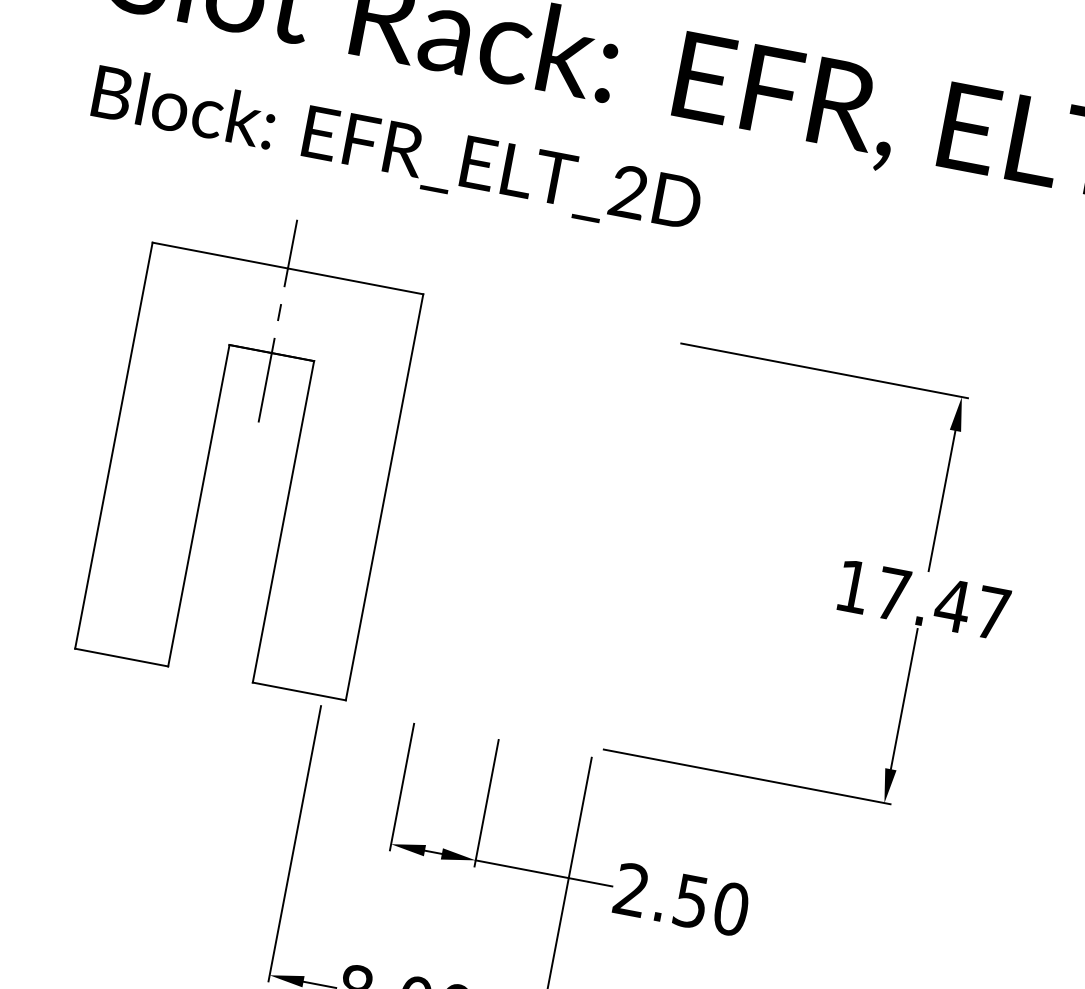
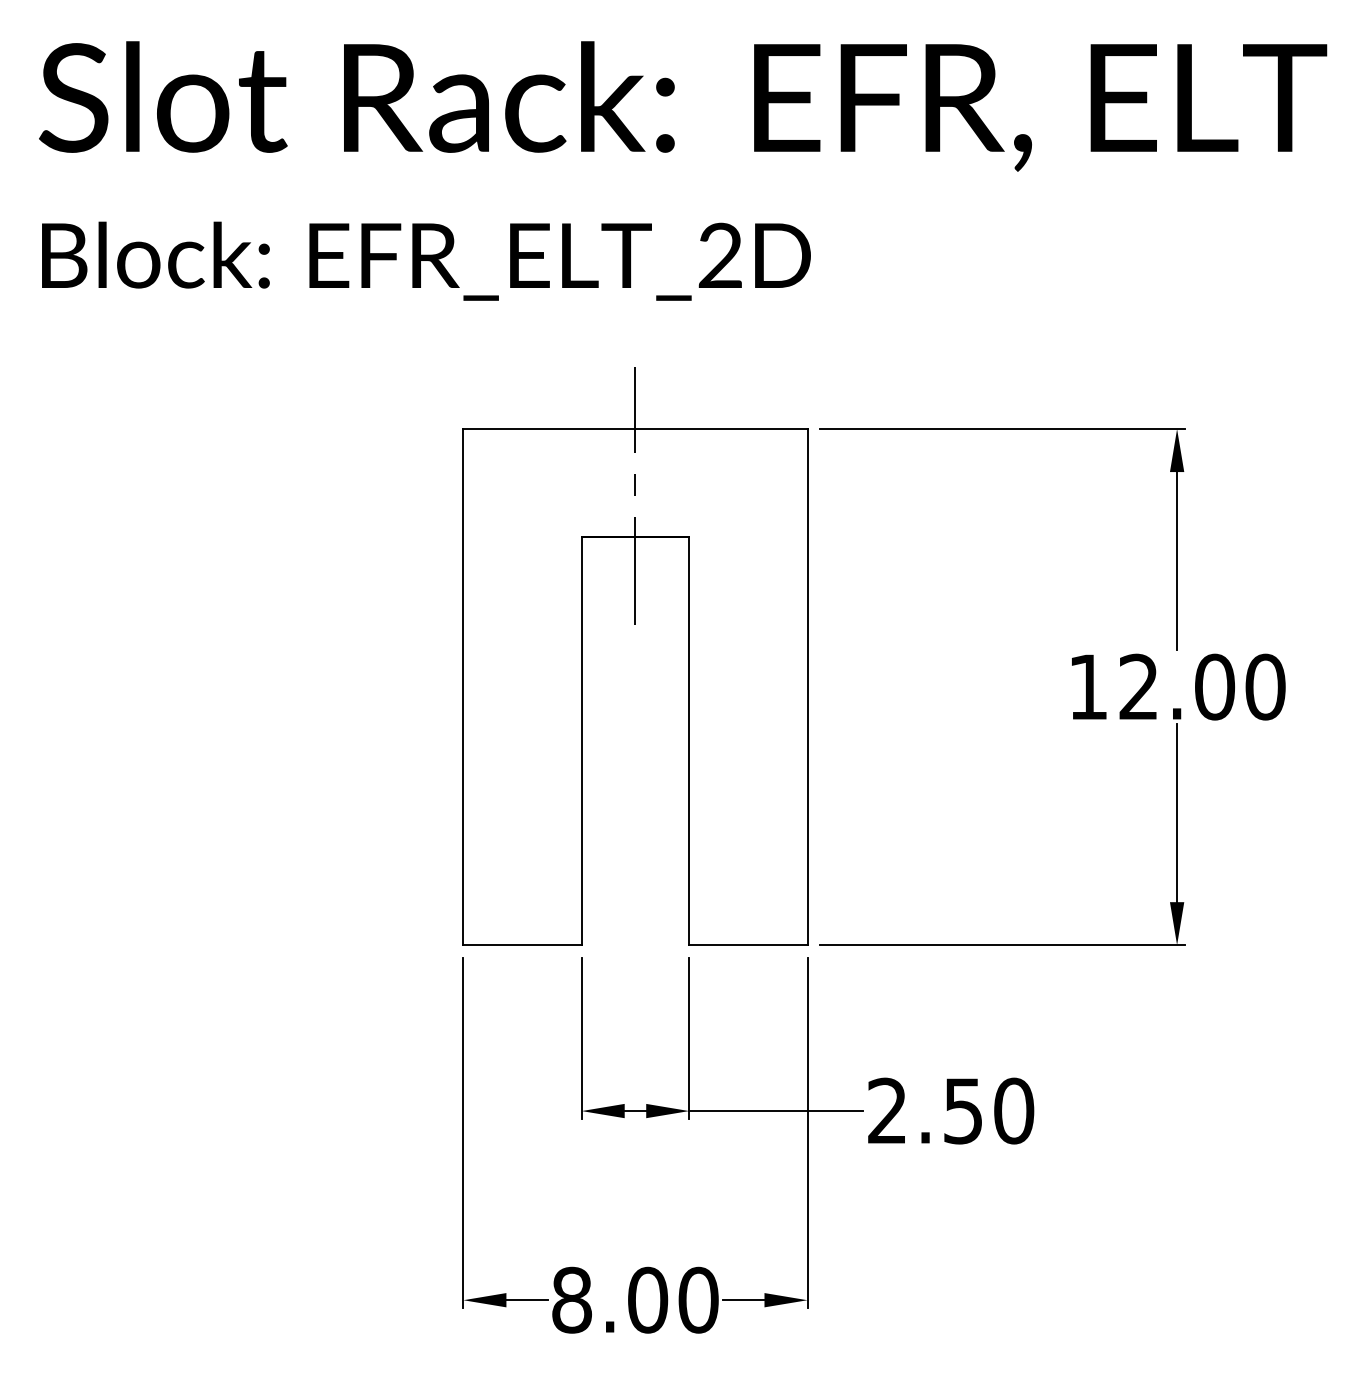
part: (258, 422) -> (635, 624), moved
text: (943, 603) -> (1202, 686), 17.47 -> 12.00

